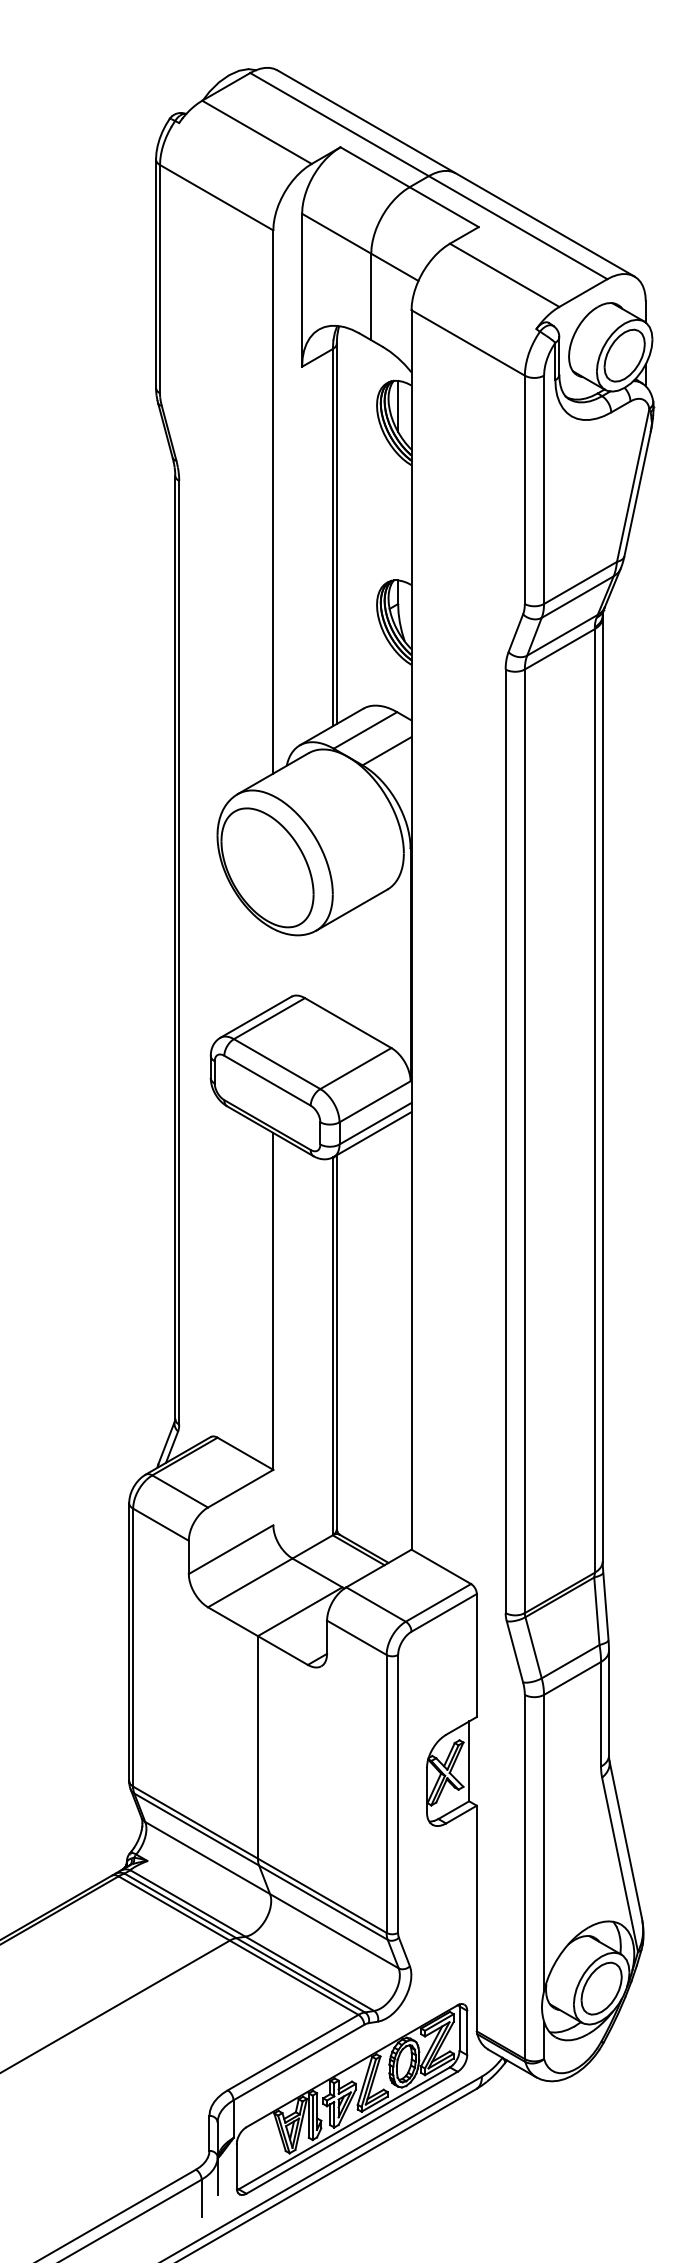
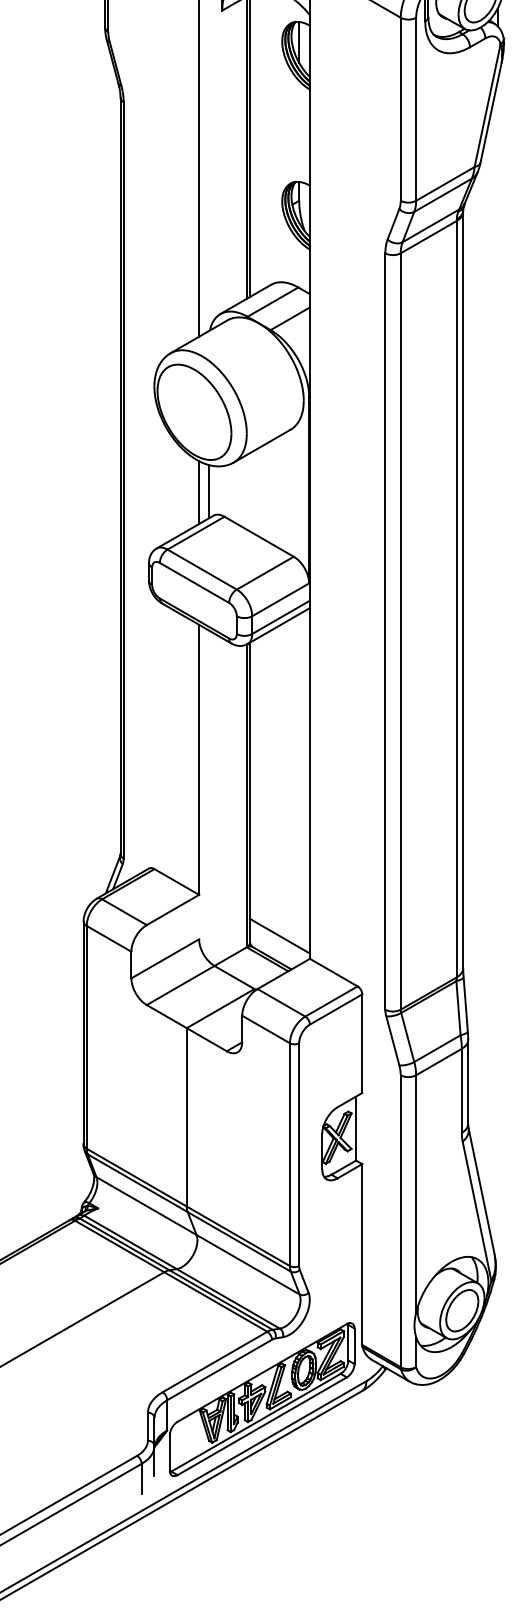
line: (285, 966) -> (208, 491), added
line: (273, 967) -> (199, 492), added
line: (373, 1521) -> (279, 936), added

